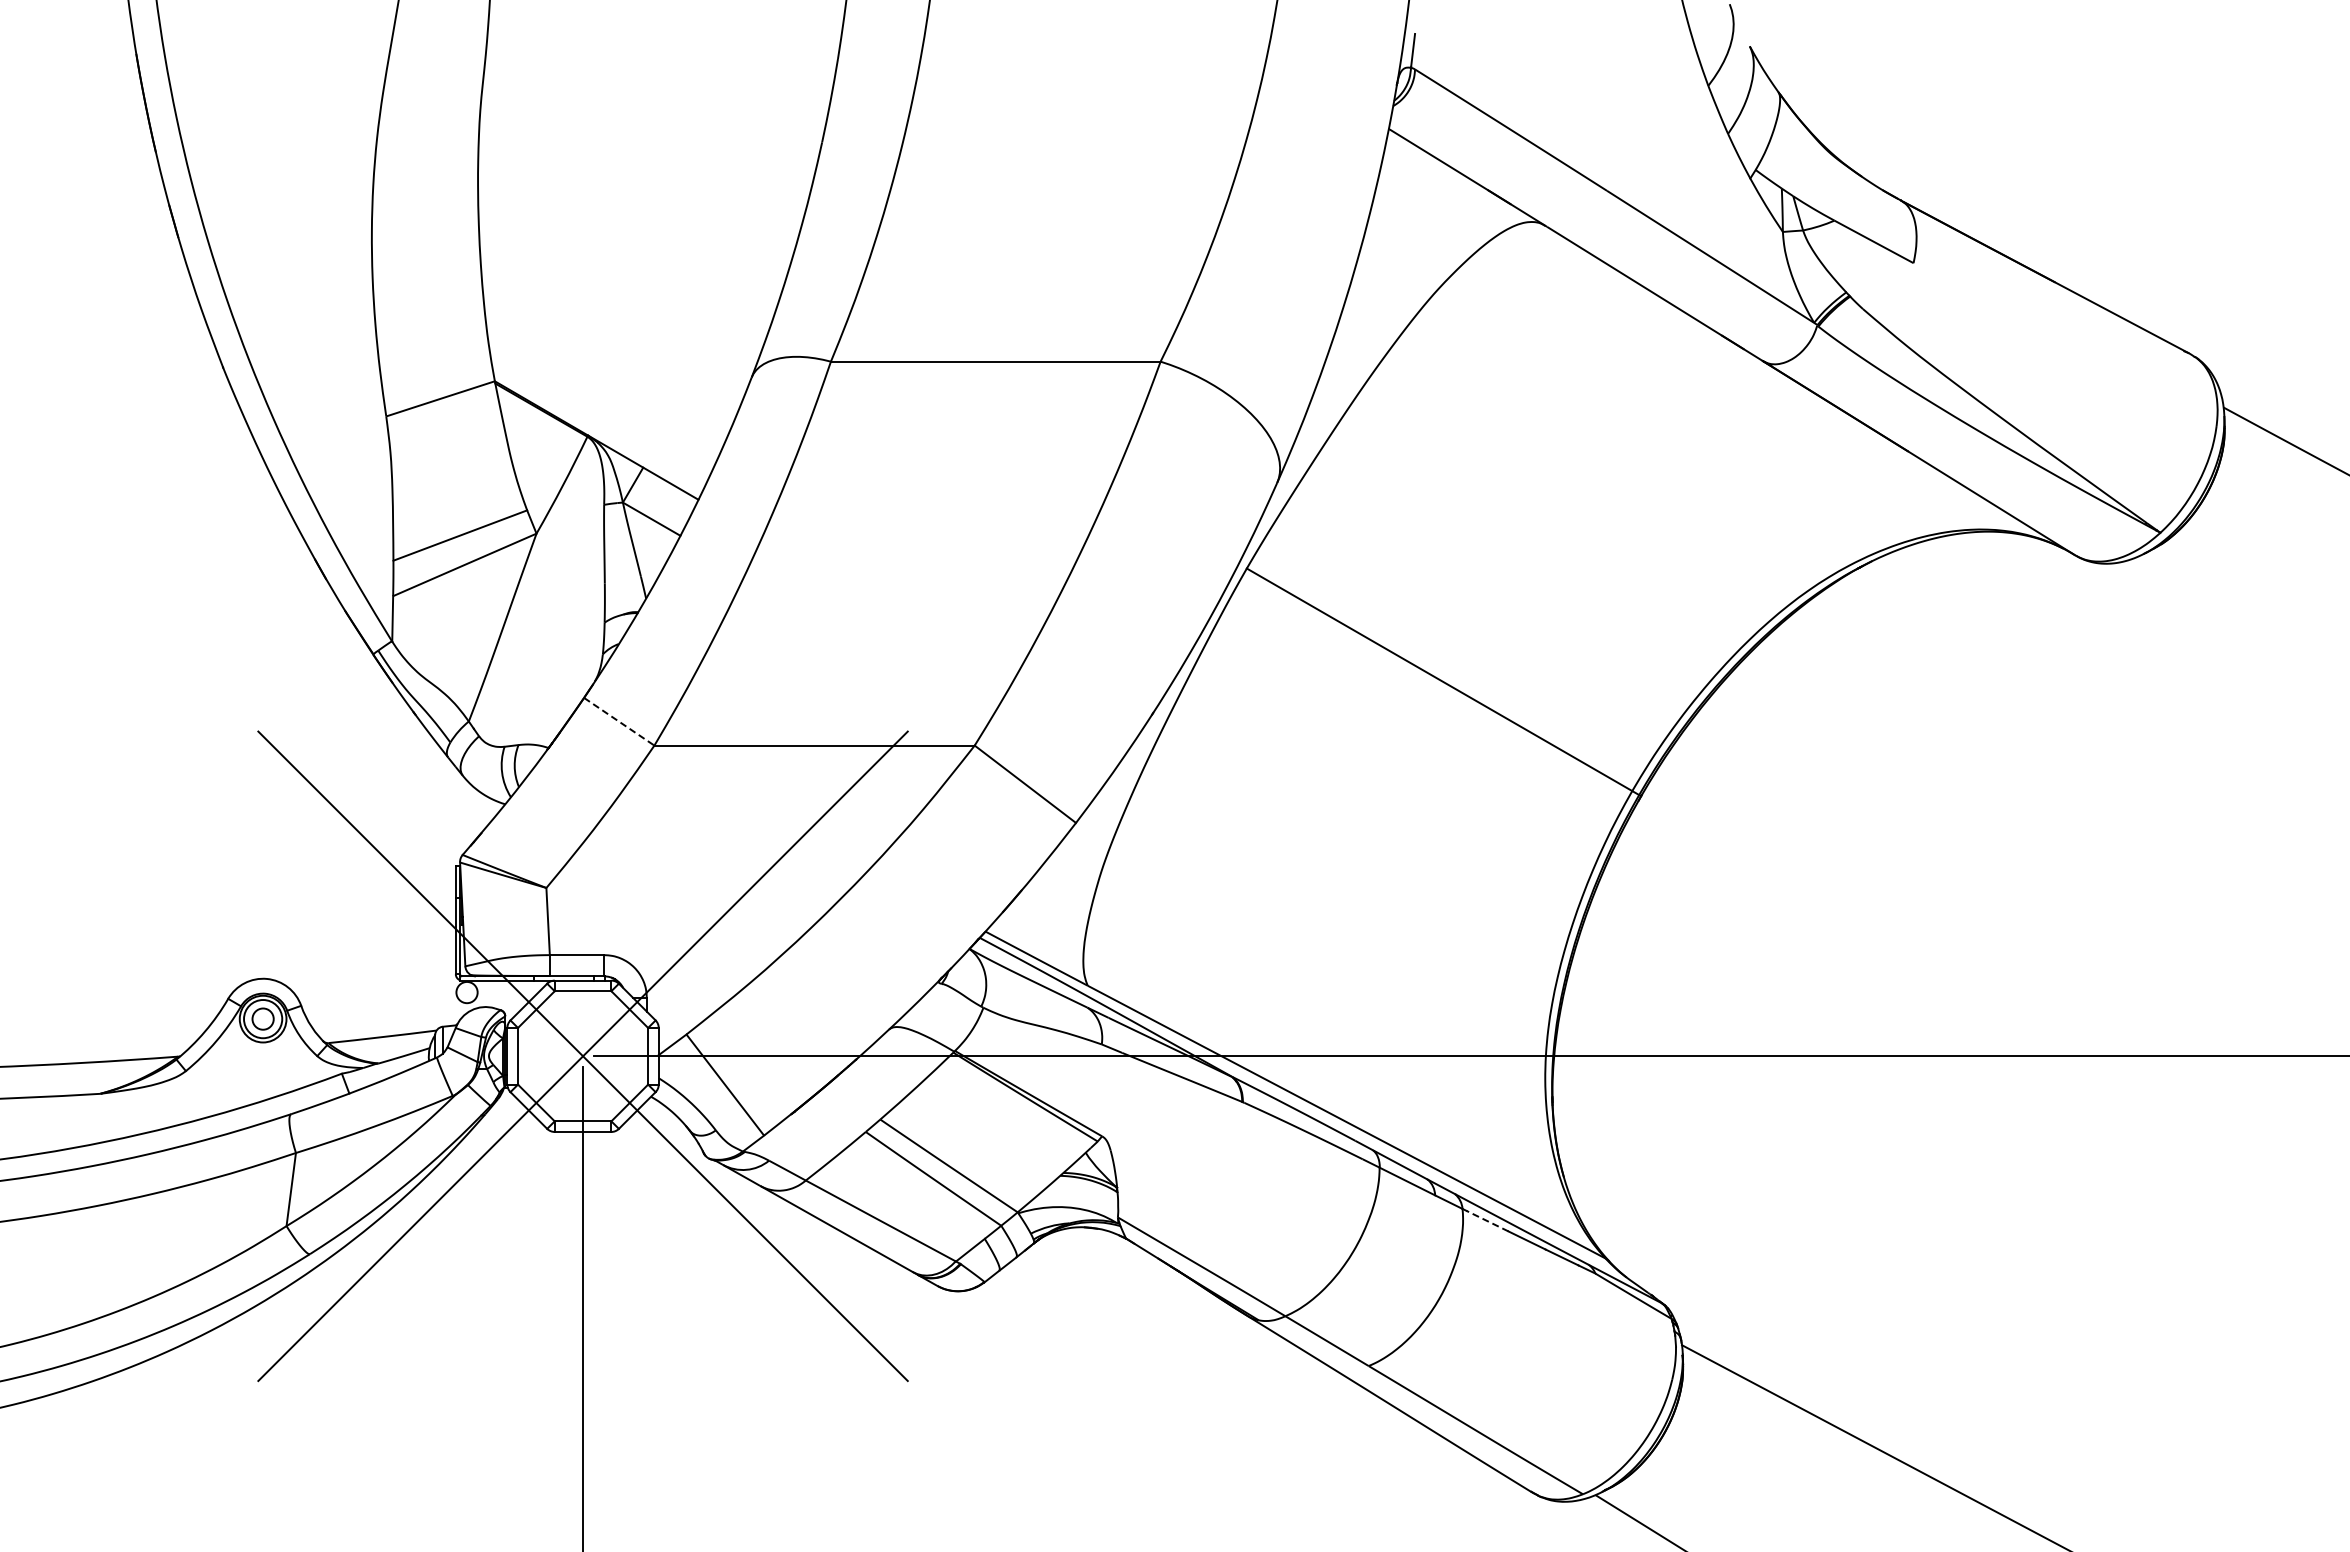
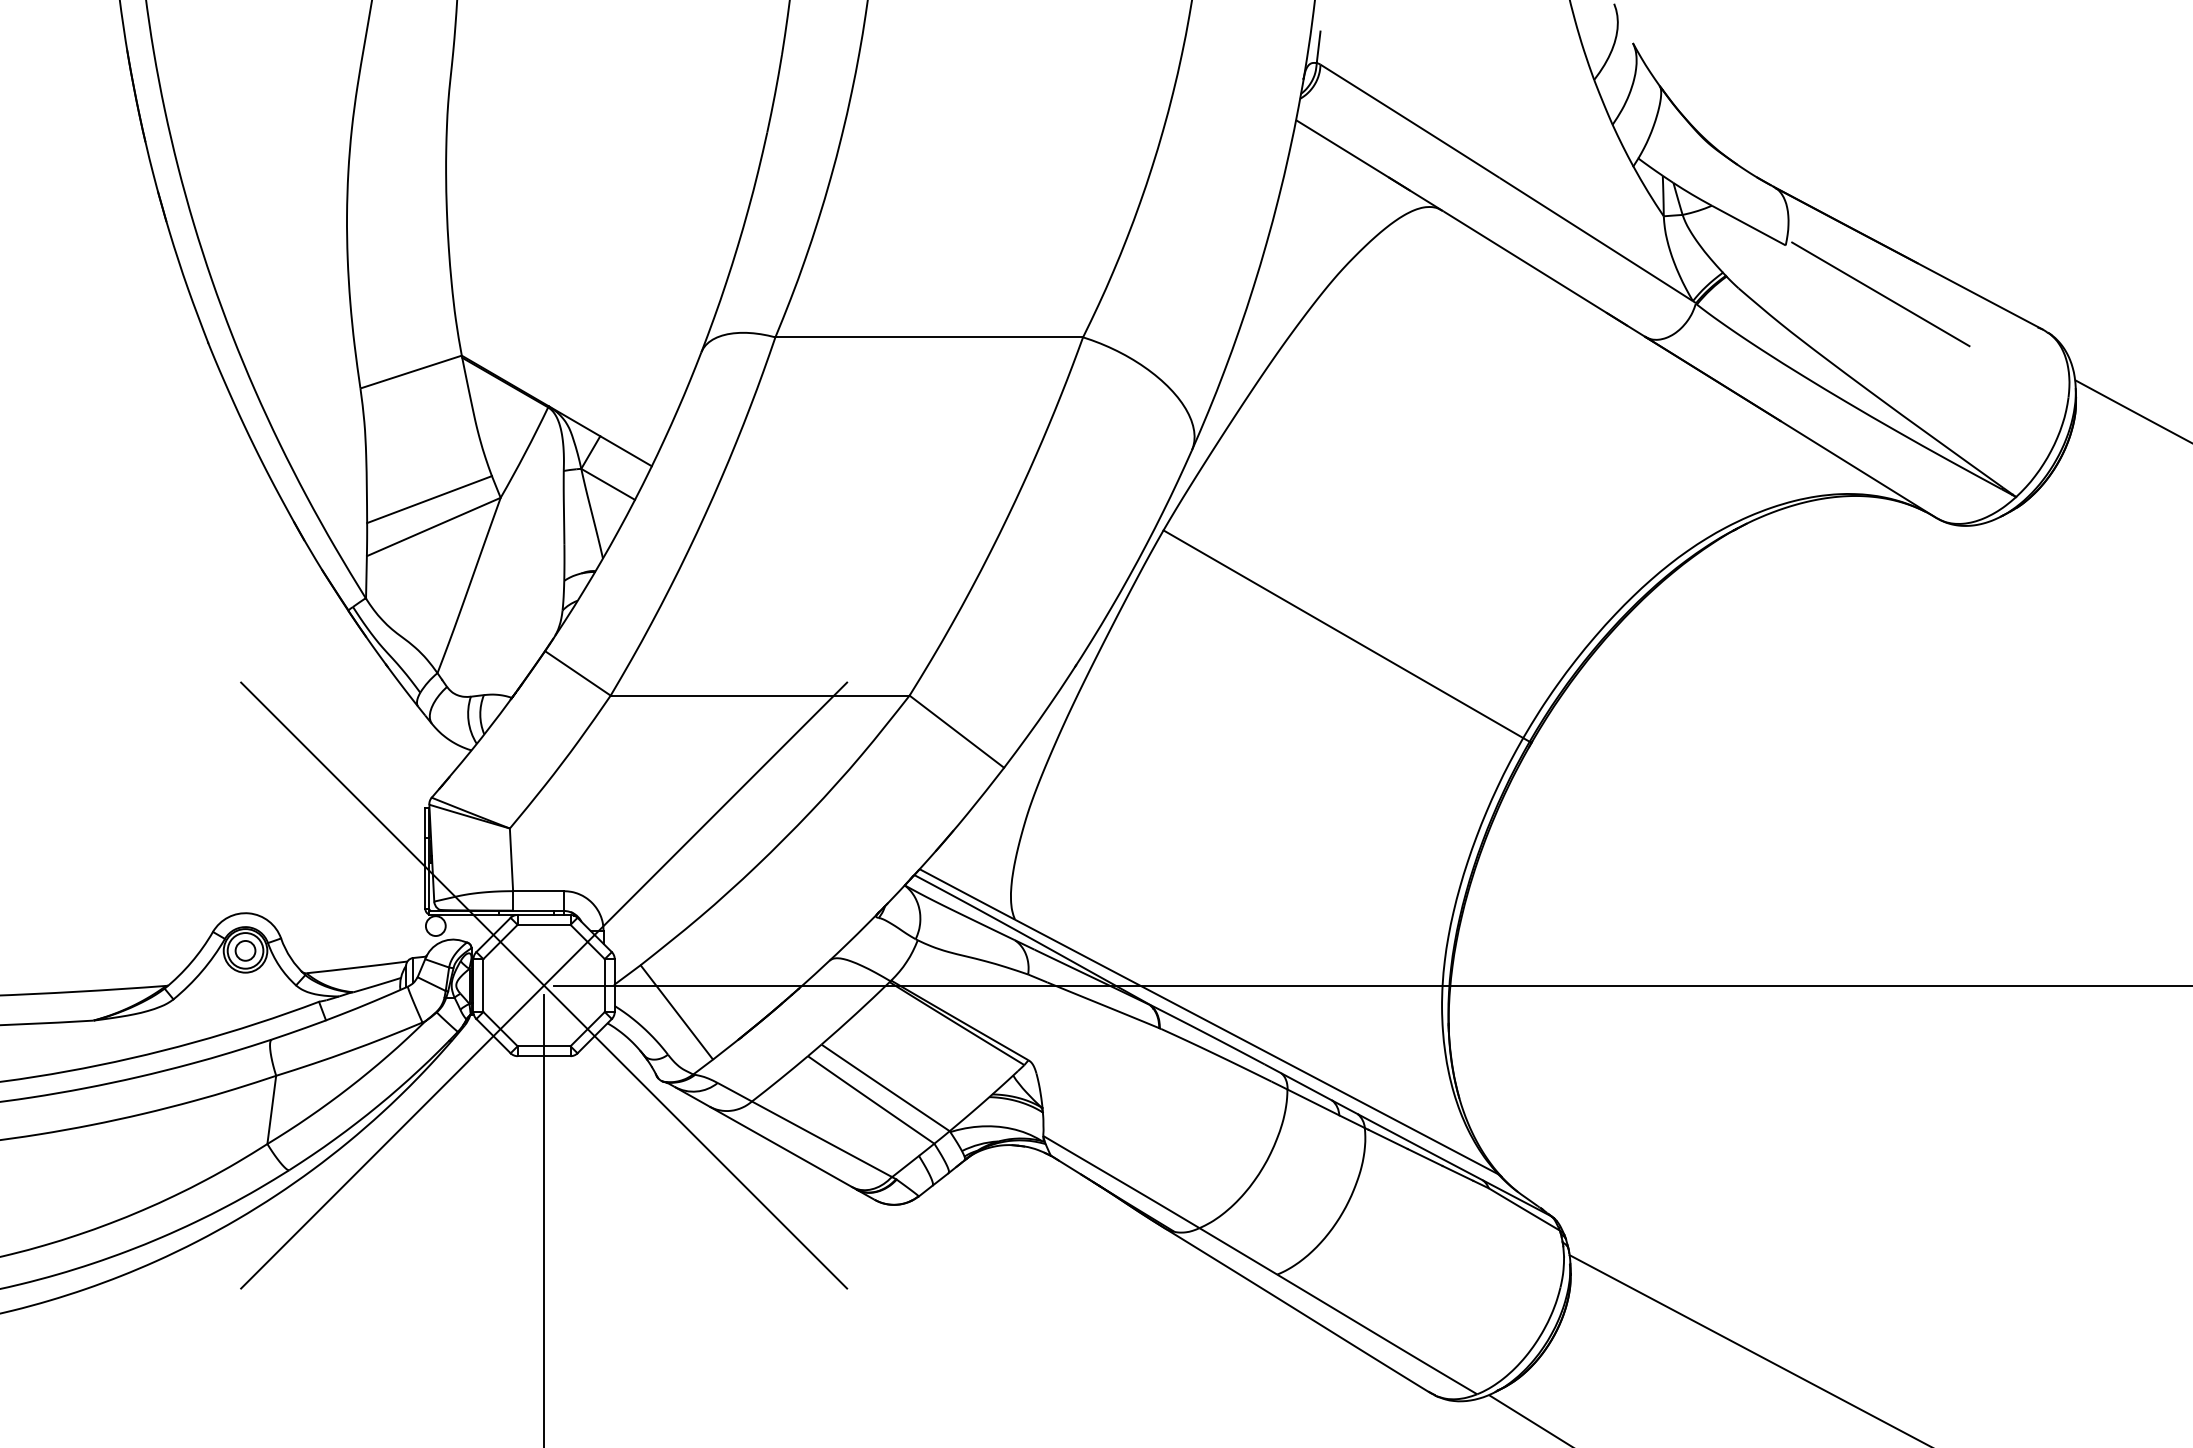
line: (2015, 315) -> (1880, 294), added
line: (619, 722) -> (578, 674), dashed -> solid
line: (1487, 1220) -> (1388, 1138), dashed -> solid

